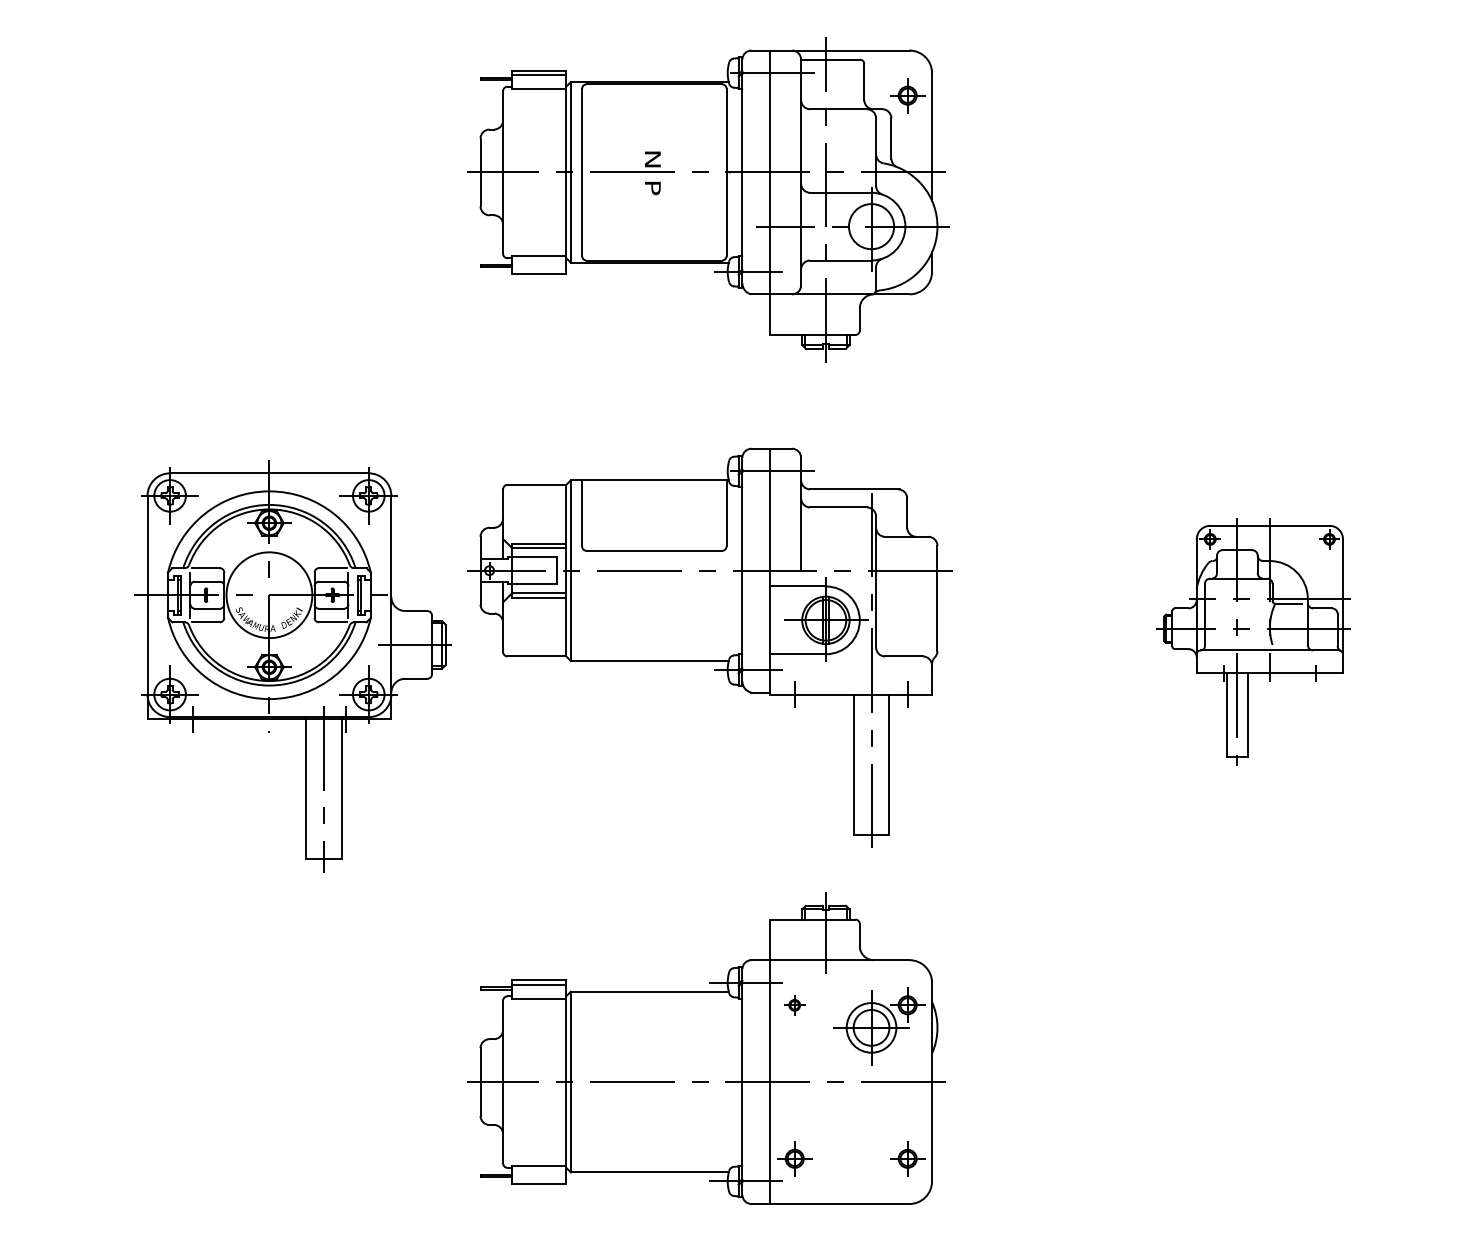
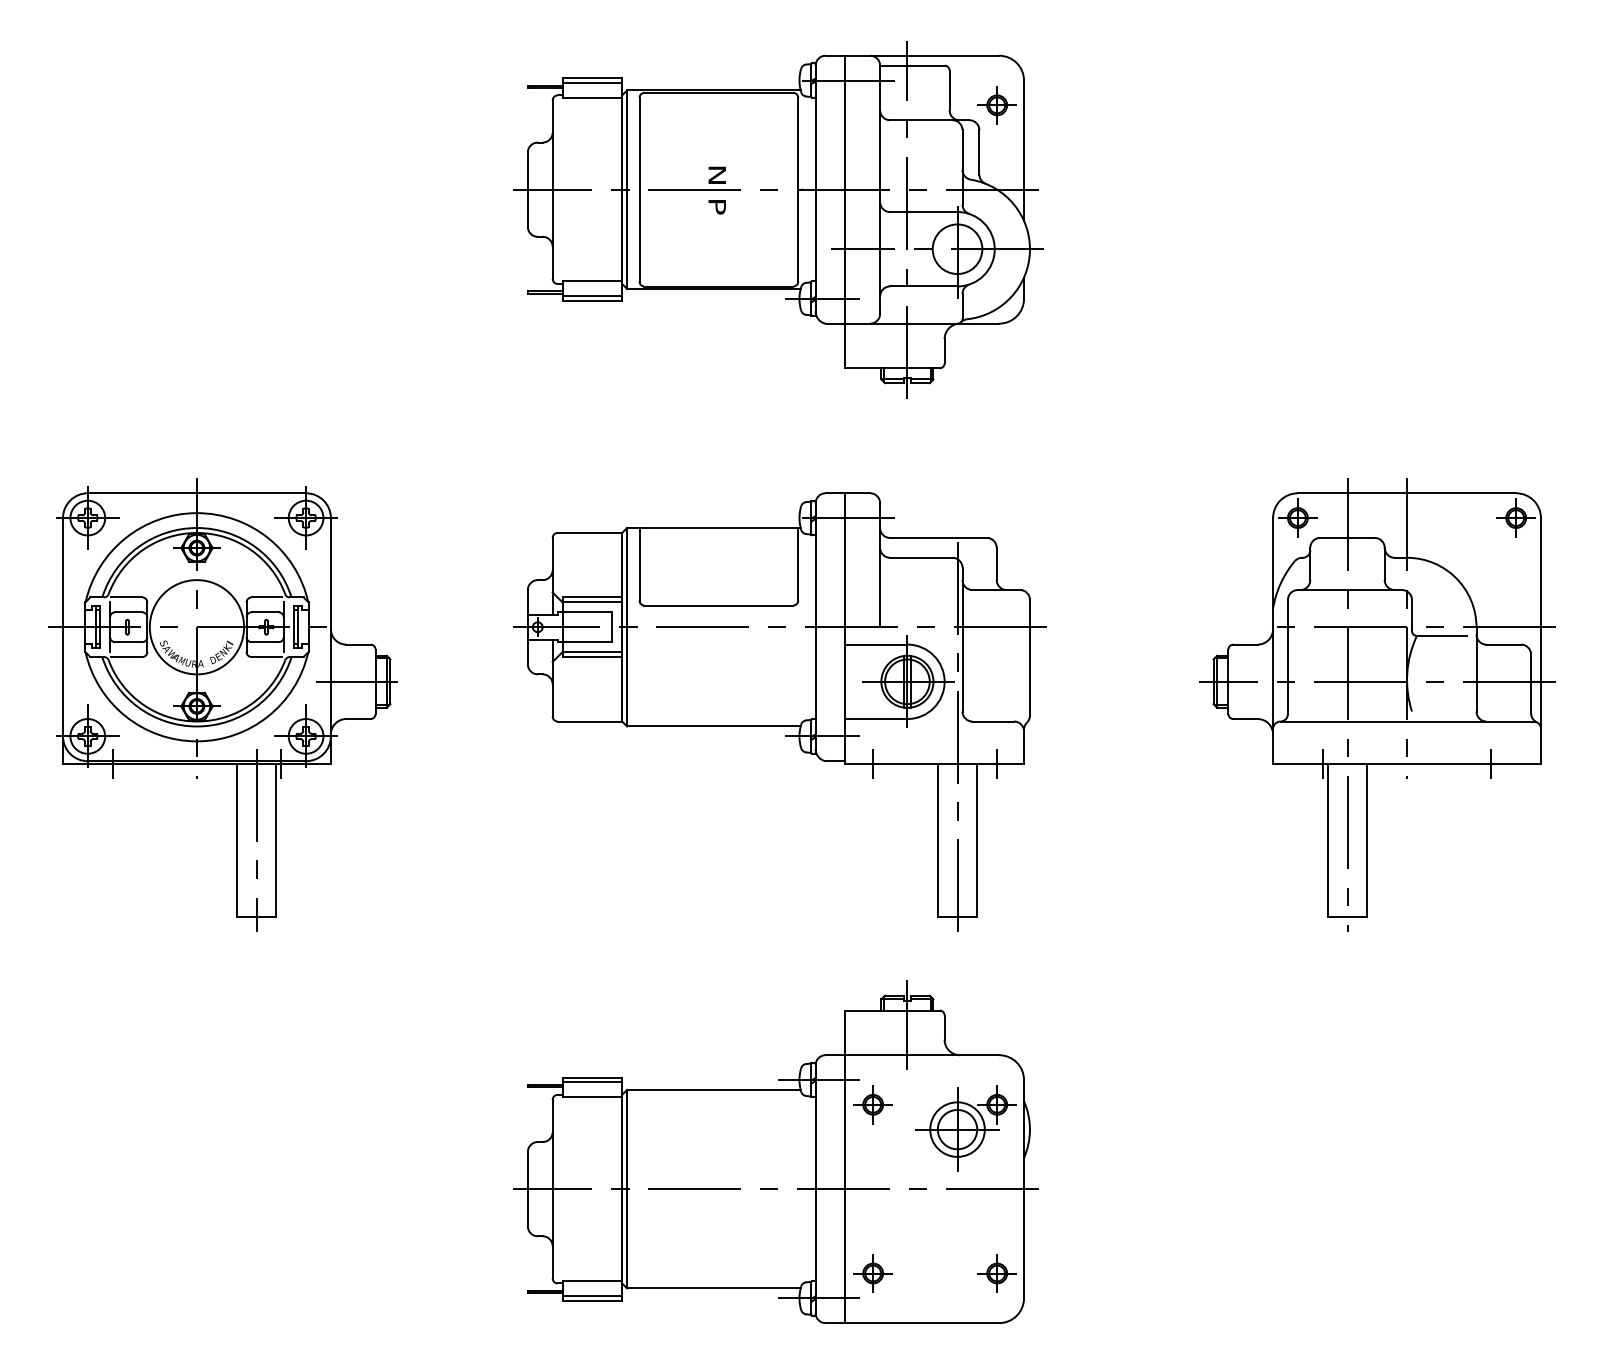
line: (539, 269) -> (592, 296), added
part: (1253, 640) -> (1377, 704), size x1.67
part: (292, 665) -> (222, 704), moved
part: (794, 1005) -> (872, 1104), size x1.67
line: (539, 1178) -> (592, 1295), added

